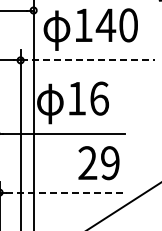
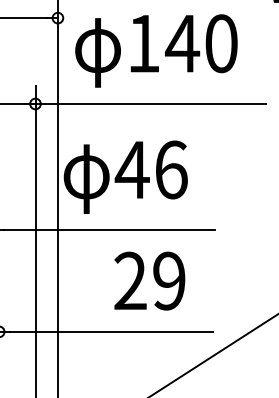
line: (88, 60) -> (152, 104), dashed -> solid
text: (76, 98) -> (131, 169), 16 -> 46
text: (98, 163) -> (148, 281), moved
line: (64, 192) -> (111, 331), dashed -> solid

